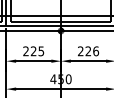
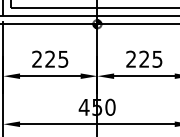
text: (96, 51) -> (158, 59), 226 -> 225

